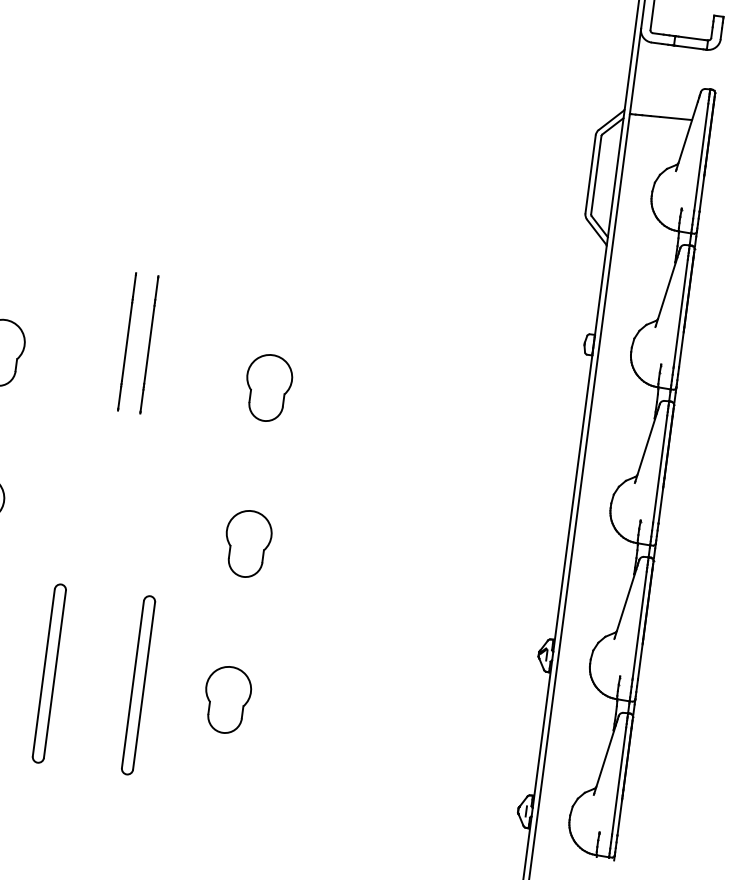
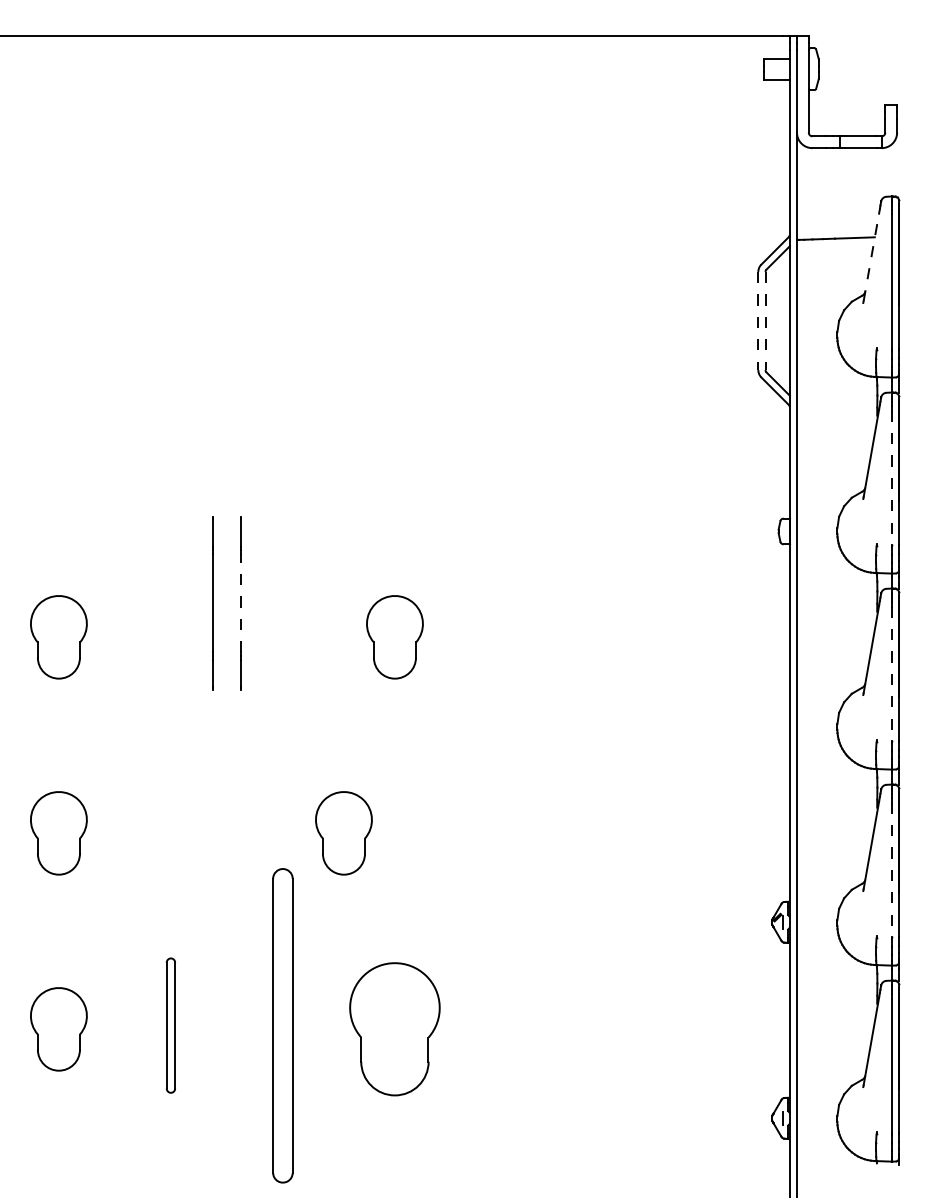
line: (687, 135) -> (871, 257), solid -> dashed
line: (590, 174) -> (758, 321), solid -> dashed
line: (596, 175) -> (765, 321), solid -> dashed
line: (680, 313) -> (892, 478), solid -> dashed
line: (149, 344) -> (240, 602), solid -> dashed
line: (660, 469) -> (892, 674), solid -> dashed
part: (247, 544) -> (343, 833), moved
line: (639, 625) -> (892, 870), solid -> dashed
part: (49, 673) -> (170, 1025), size x0.6
part: (138, 685) -> (282, 1025), size x1.4
part: (226, 700) -> (394, 1029), size x1.6

